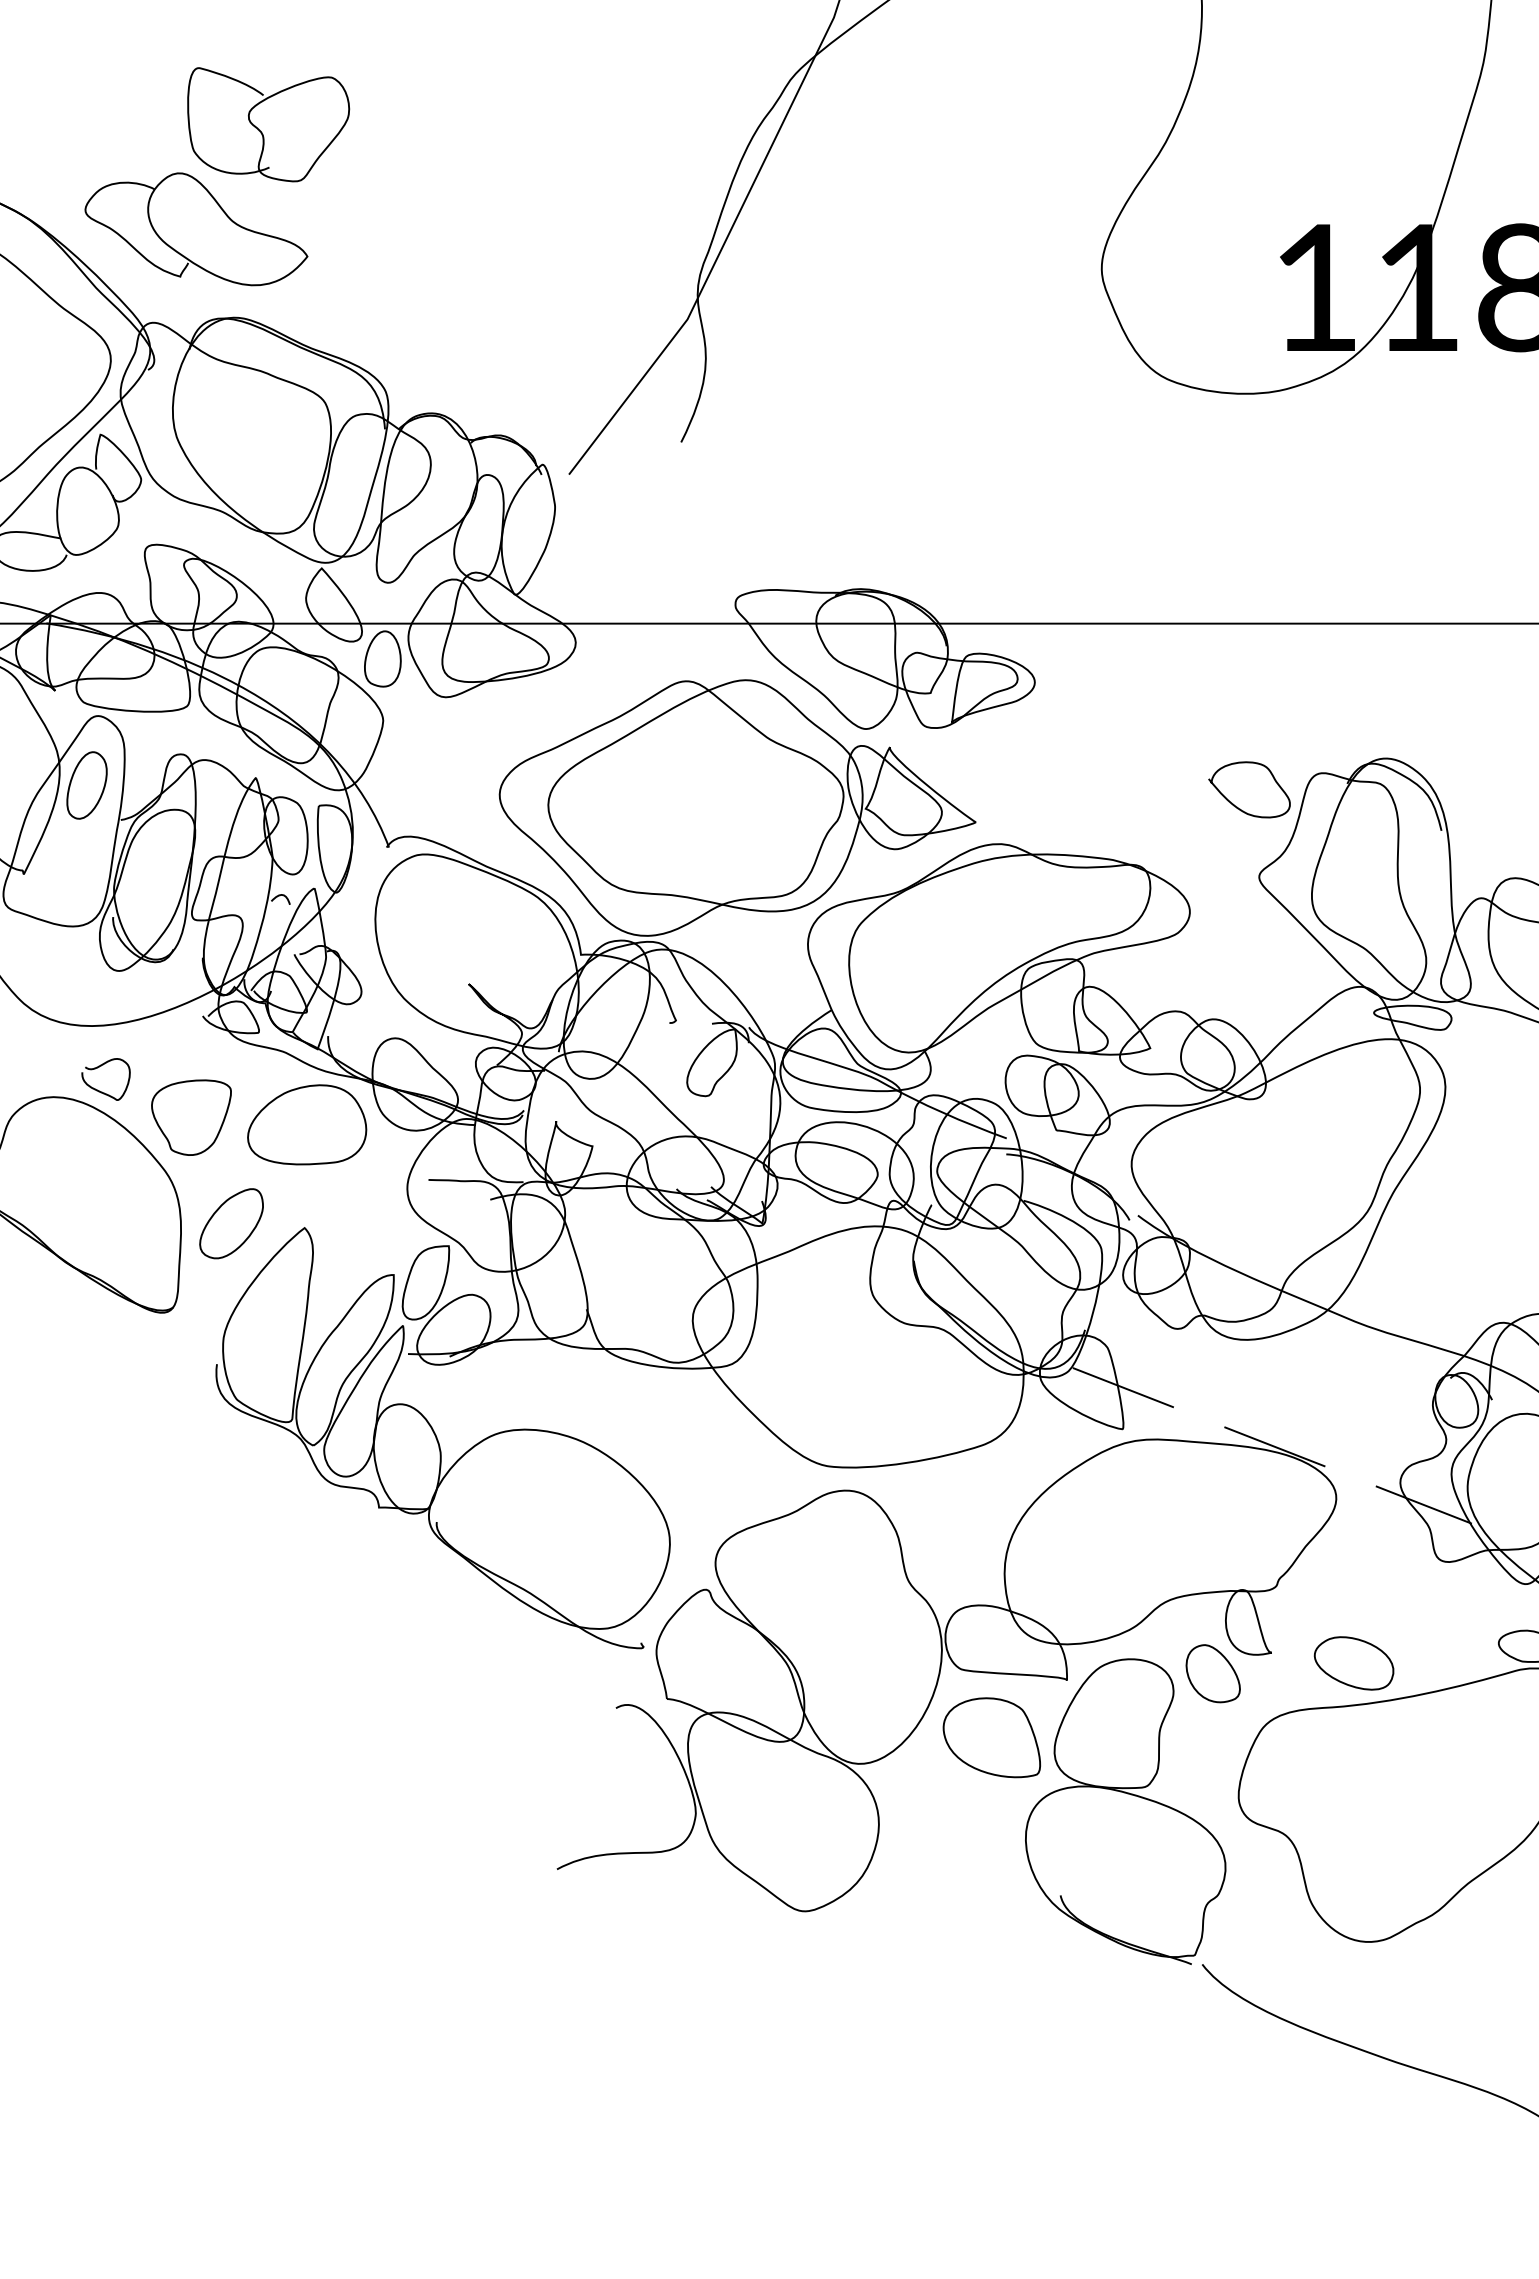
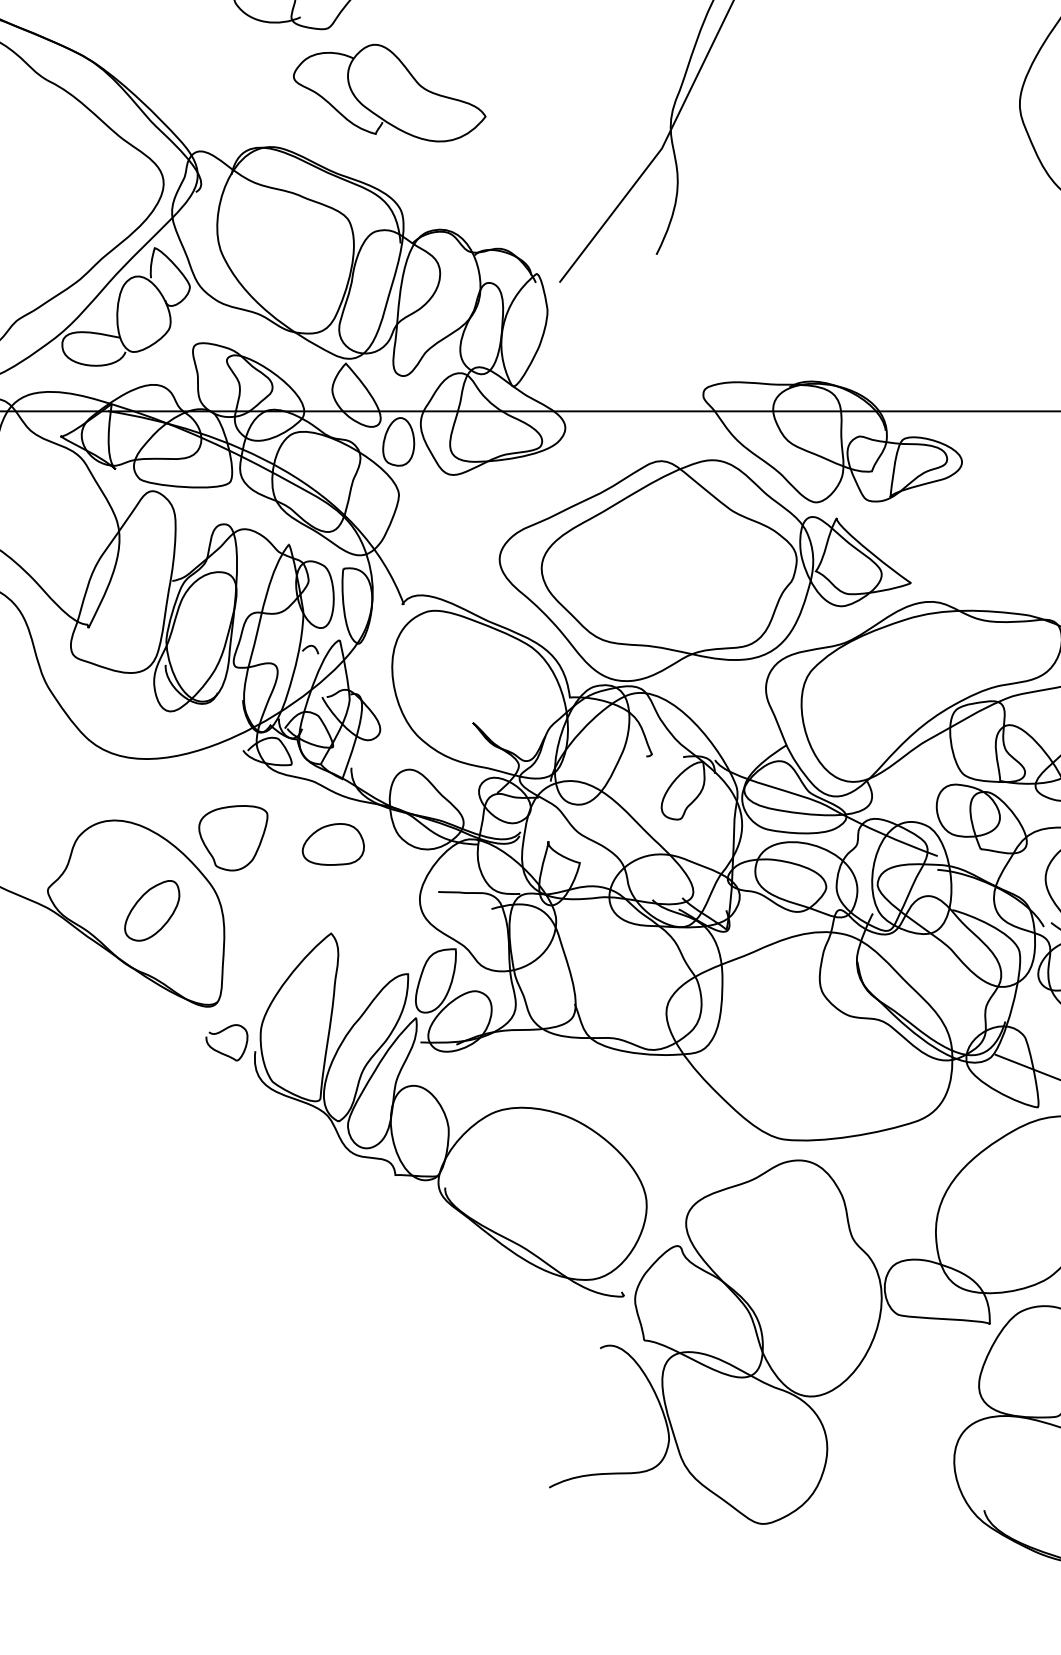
part: (196, 229) -> (389, 93), moved
part: (86, 785) -> (142, 551), removed
curve: (102, 1091) -> (223, 1053), moved
part: (307, 1124) -> (333, 844), size x0.6
part: (231, 1223) -> (152, 910), moved
part: (991, 1737) -> (924, 1373), removed

